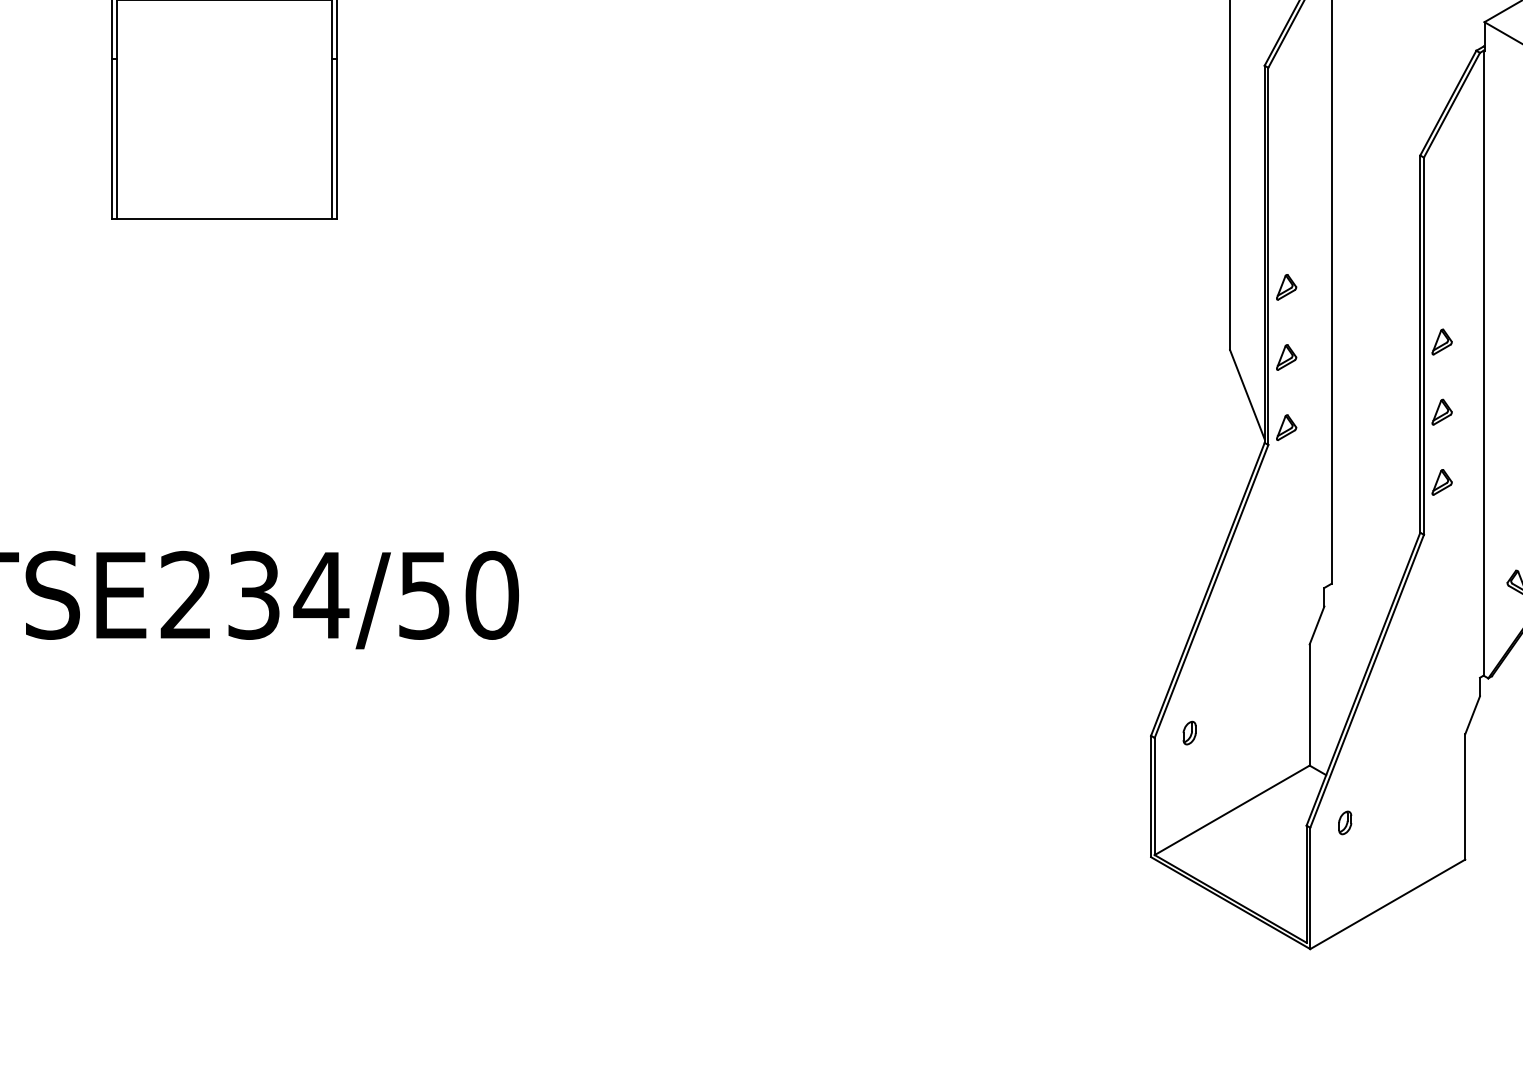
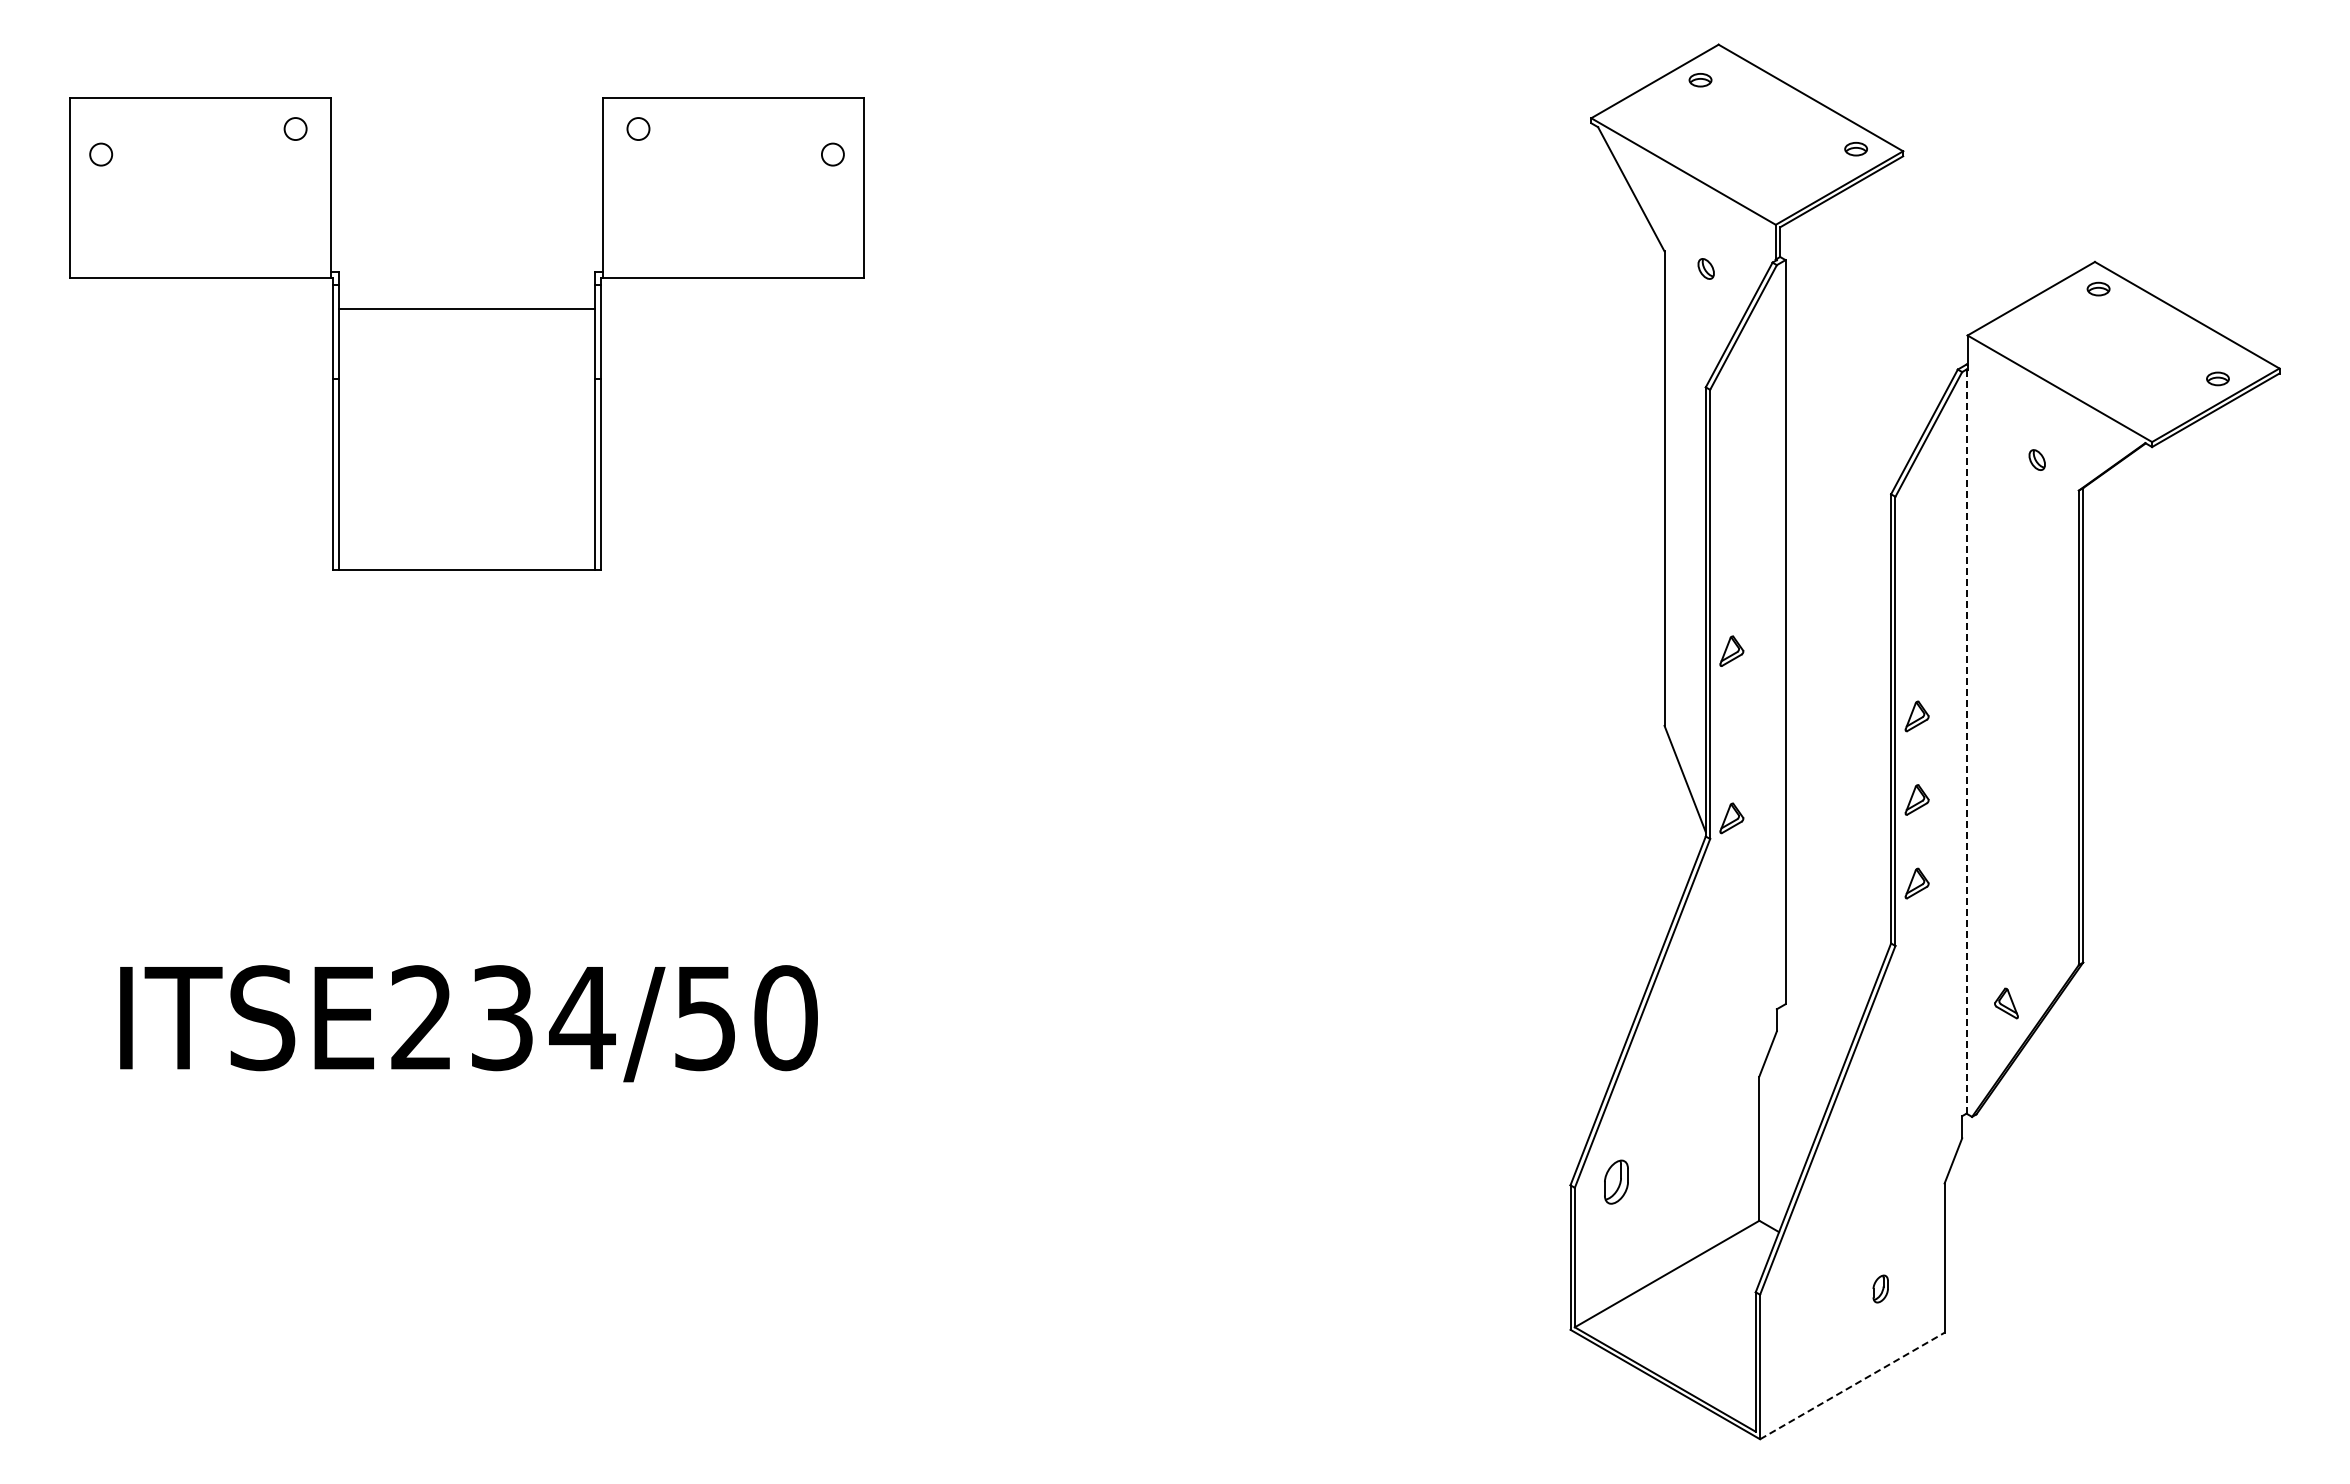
part: (1286, 357) -> (1731, 734), removed
line: (1483, 363) -> (1966, 742), solid -> dashed
part: (1189, 732) -> (1616, 1181), size x1.6
part: (1345, 822) -> (1880, 1288), moved
line: (1387, 904) -> (1852, 1386), solid -> dashed

